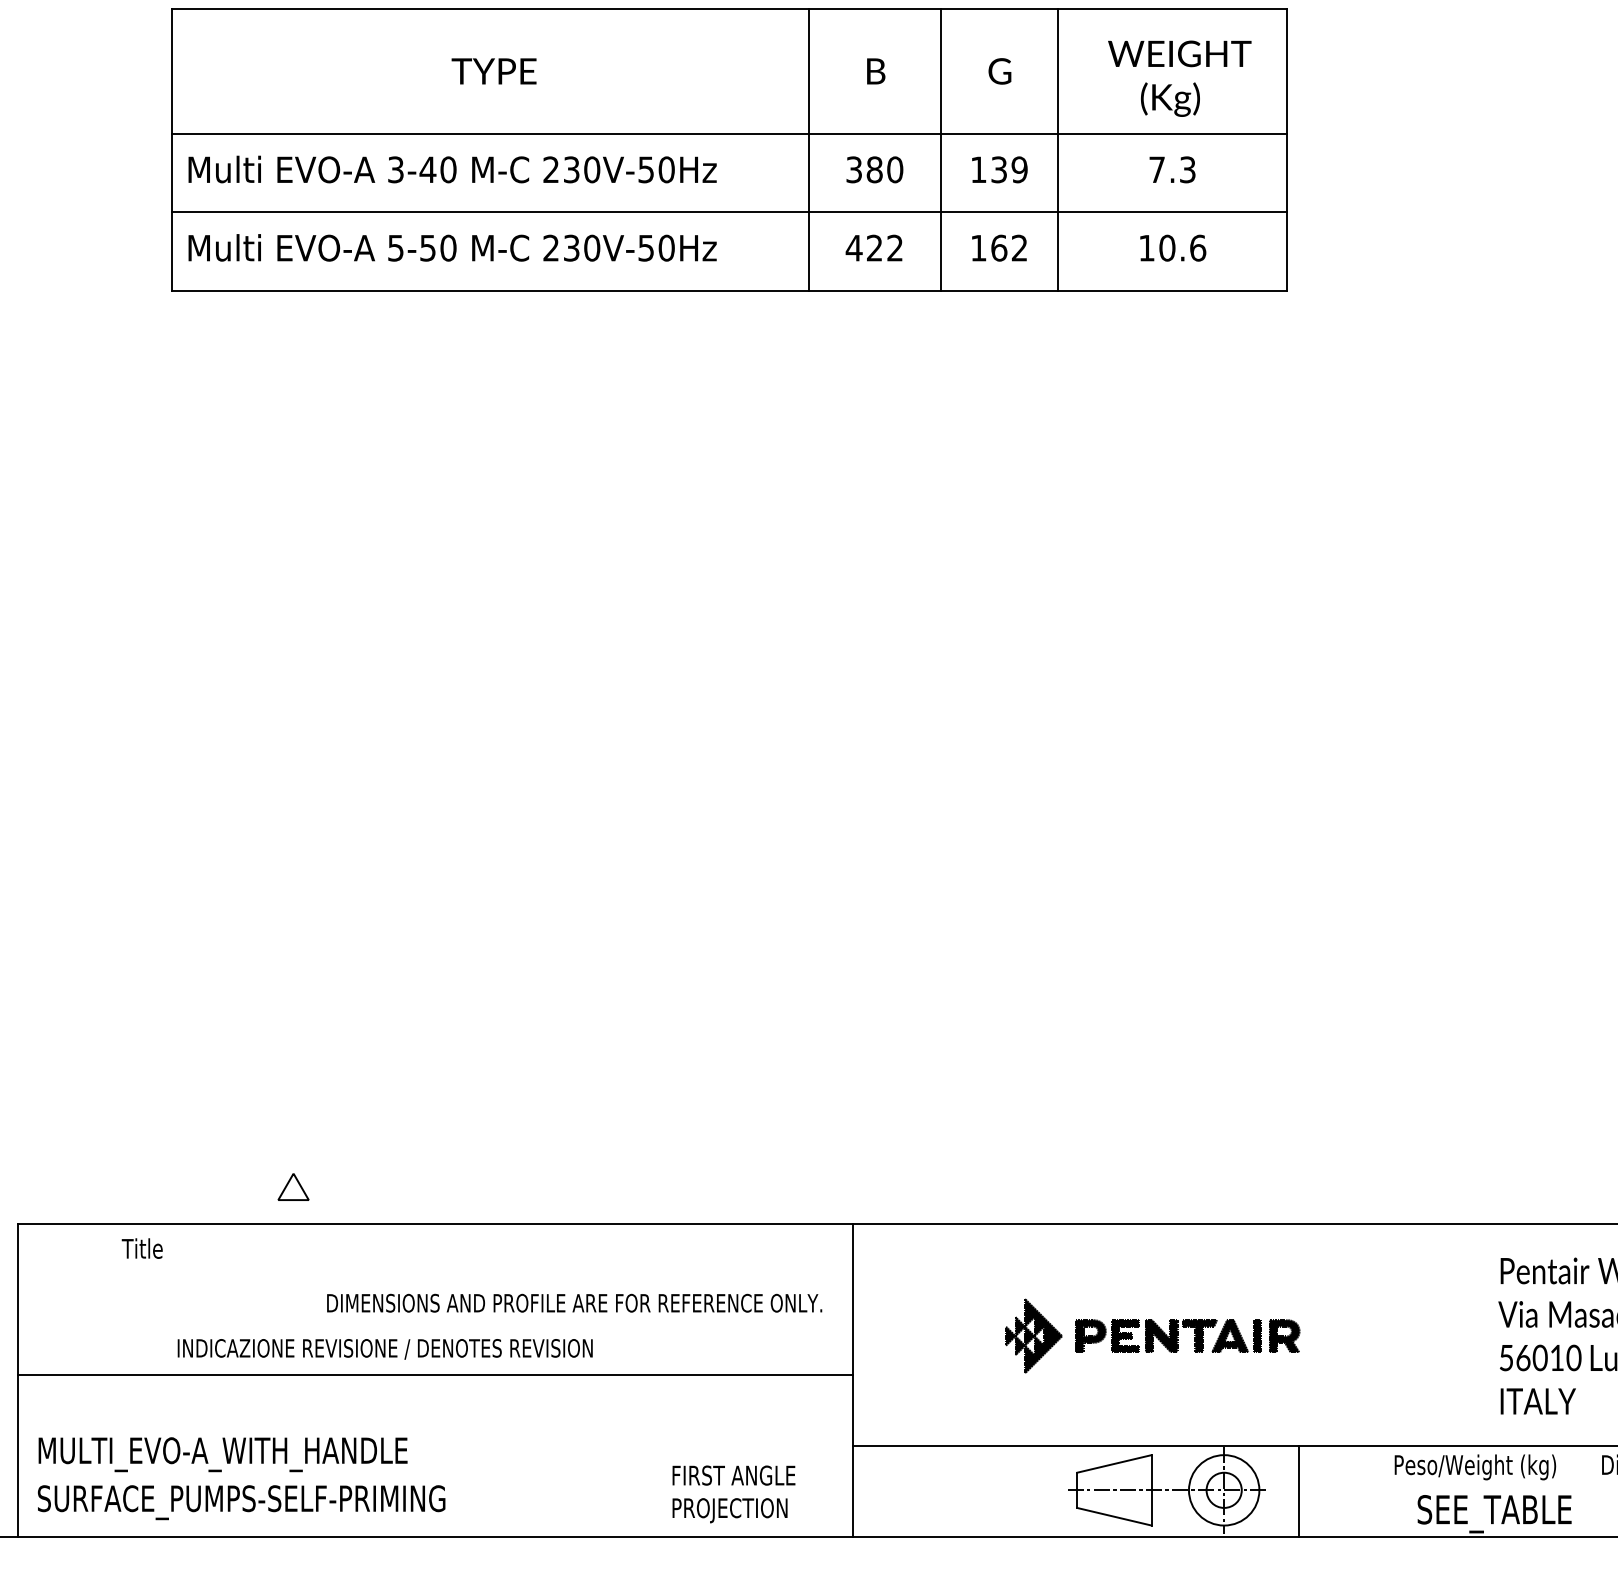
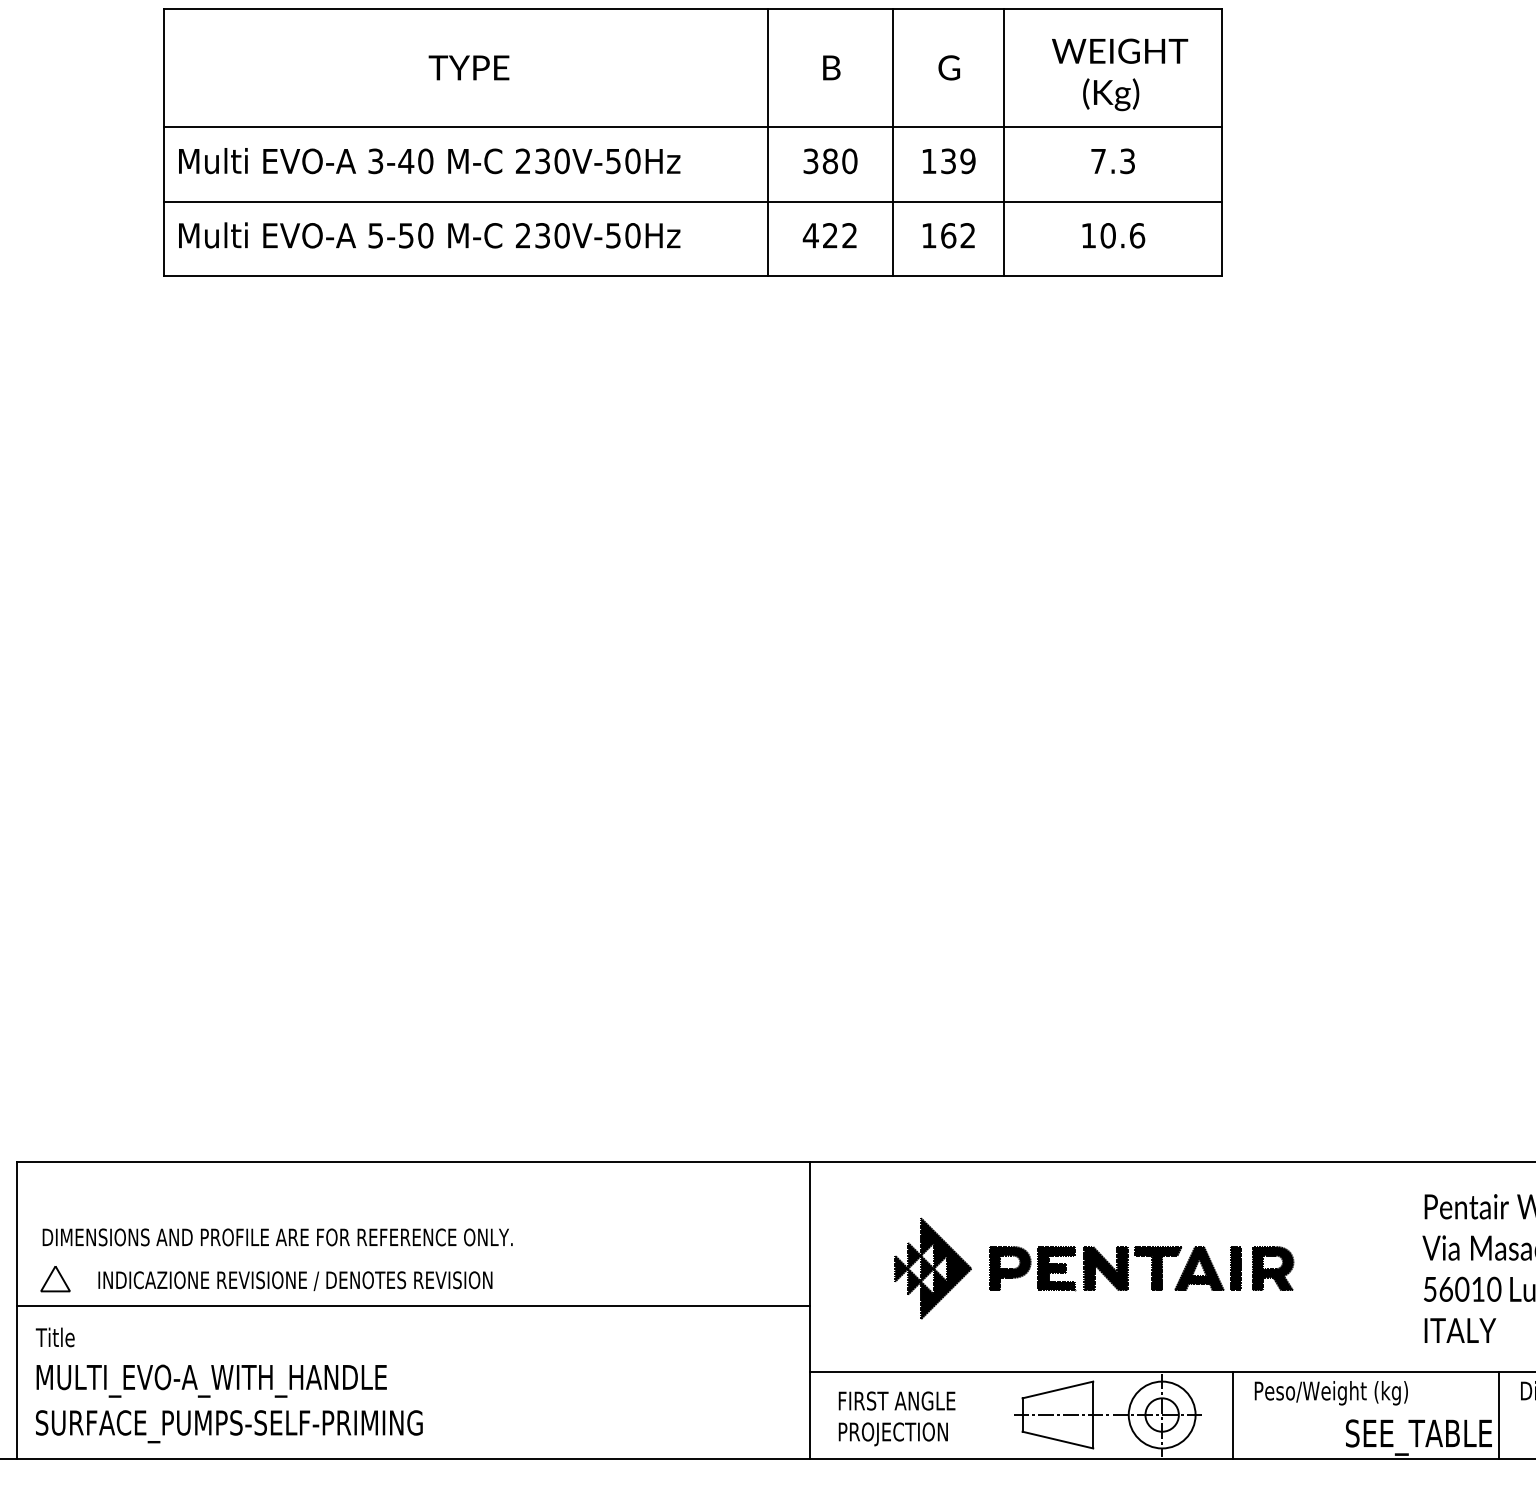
part: (293, 1186) -> (55, 1278), moved
text: (141, 1248) -> (54, 1337), moved
text: (574, 1302) -> (277, 1236), moved
part: (1152, 1335) -> (1094, 1268), size x1.43
text: (384, 1349) -> (294, 1281), moved
text: (1475, 1467) -> (1331, 1393), moved
line: (1579, 1490) -> (1499, 1415), added
text: (733, 1494) -> (896, 1418), moved

